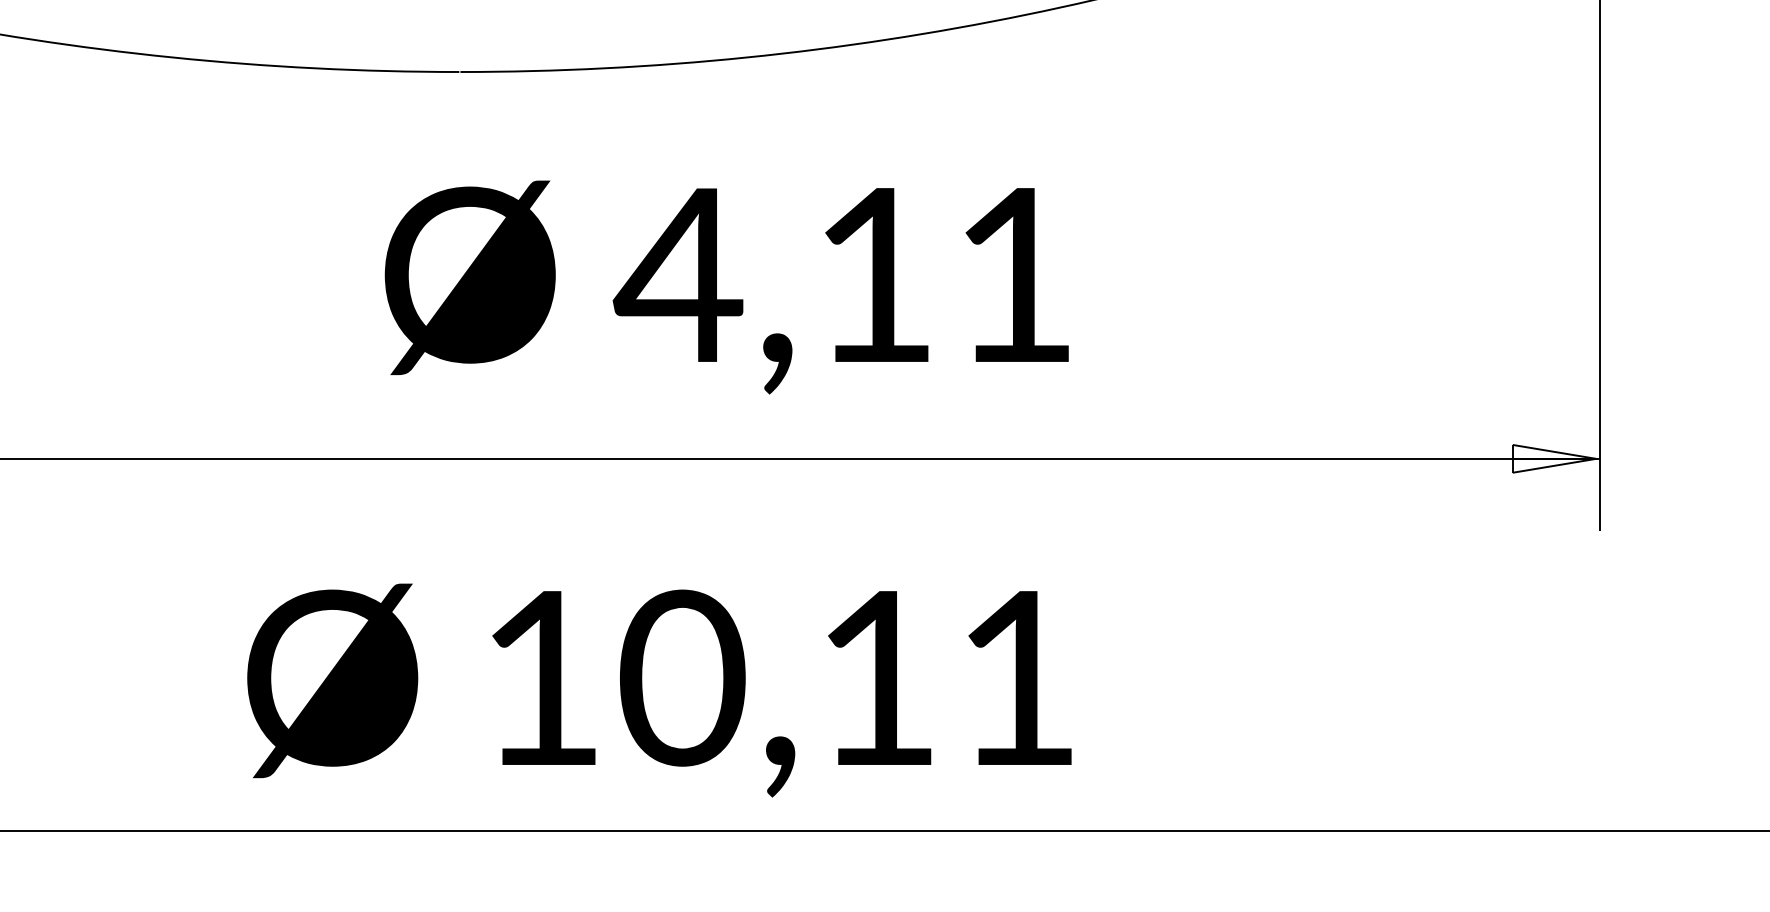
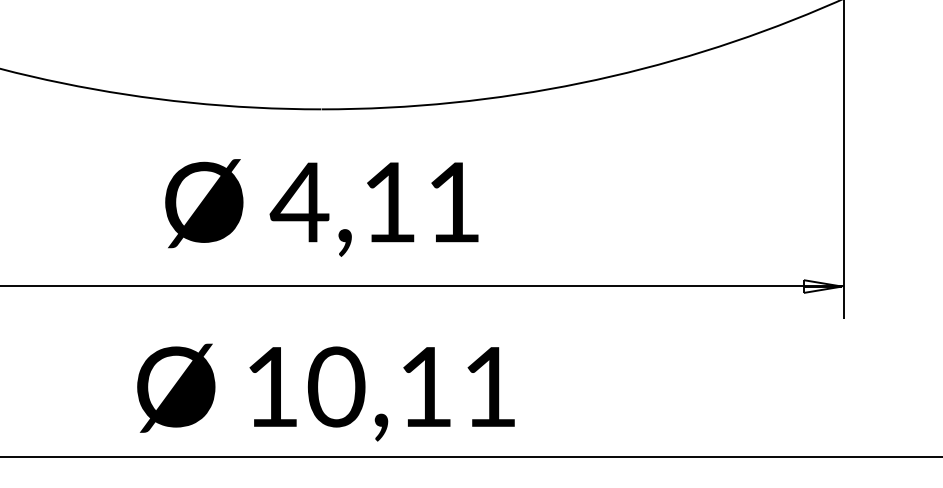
text: (726, 286) -> (321, 207), moved
text: (658, 690) -> (325, 392), moved

